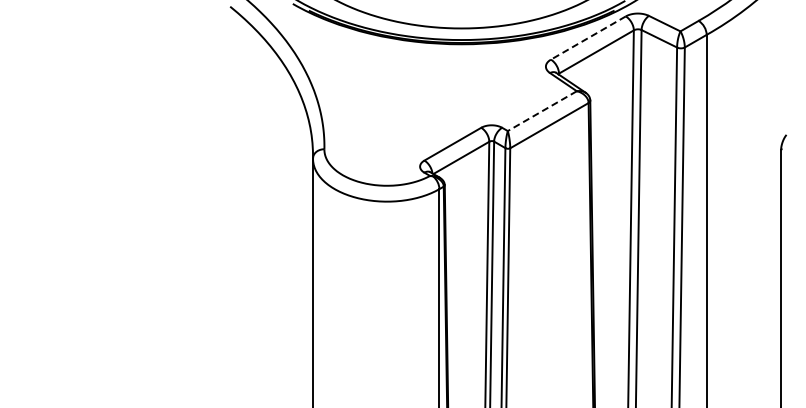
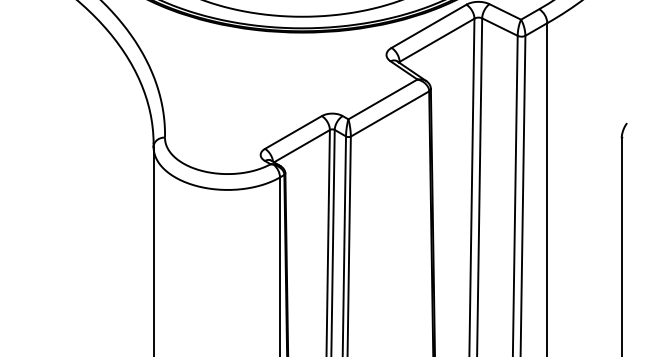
line: (587, 38) -> (428, 26), dashed -> solid
line: (542, 111) -> (383, 99), dashed -> solid

